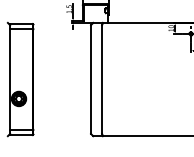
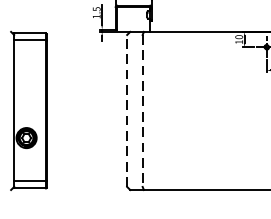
line: (91, 79) -> (127, 110), solid -> dashed
line: (102, 80) -> (143, 112), solid -> dashed

